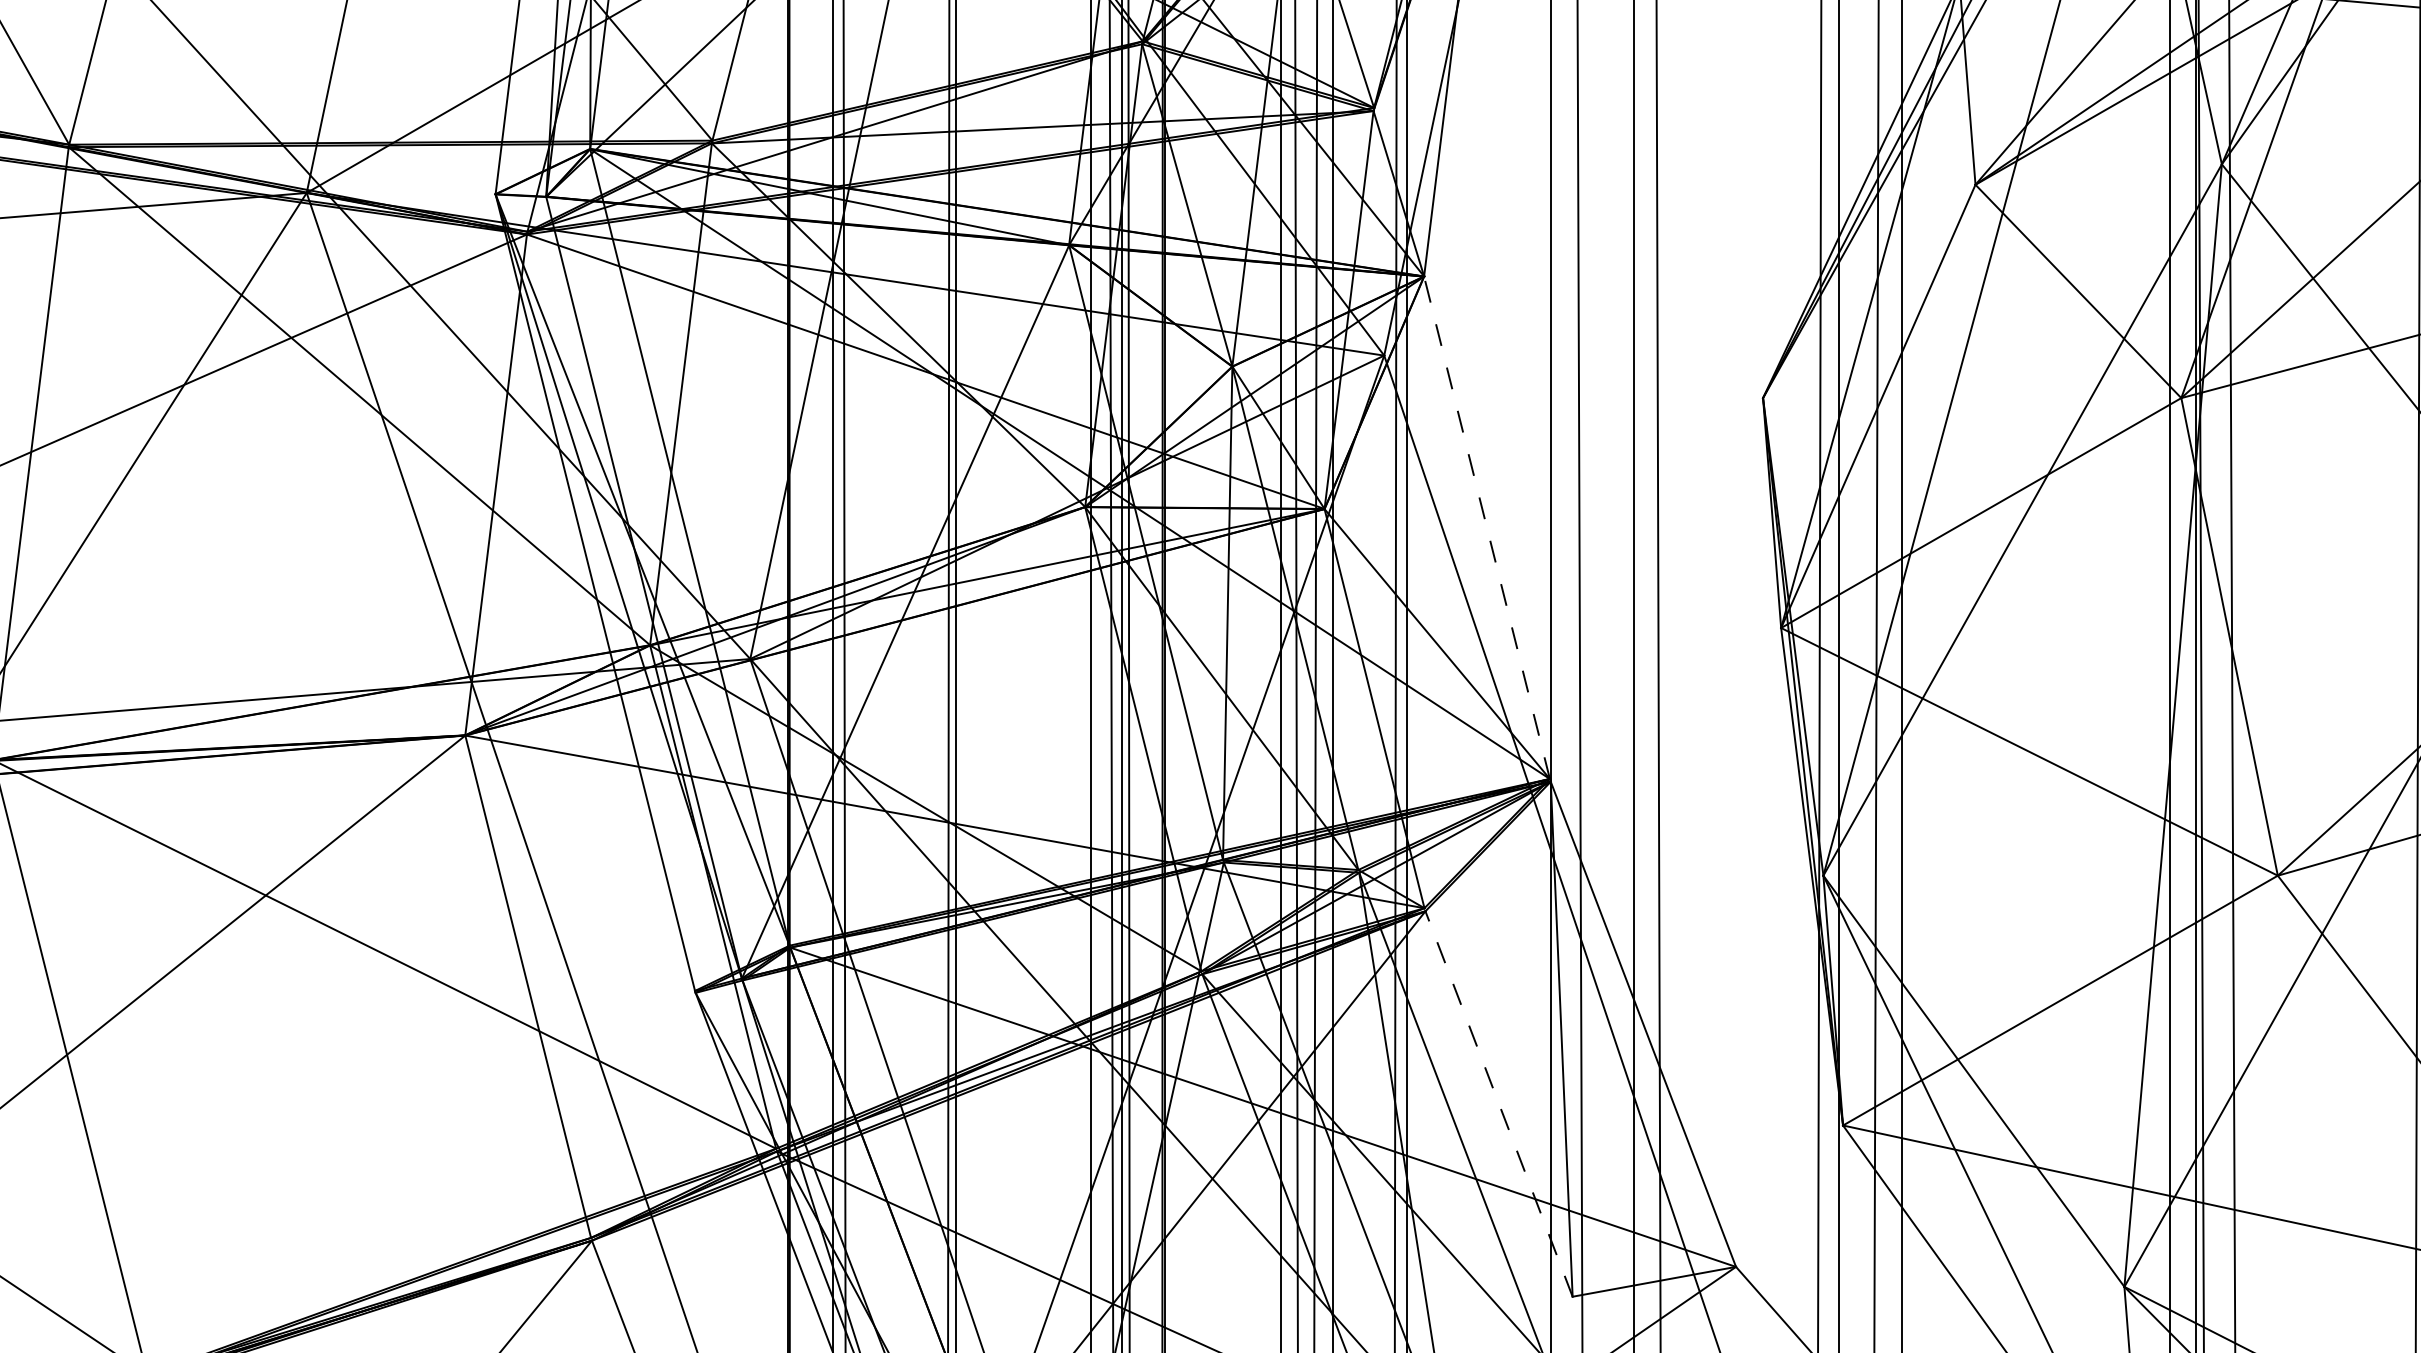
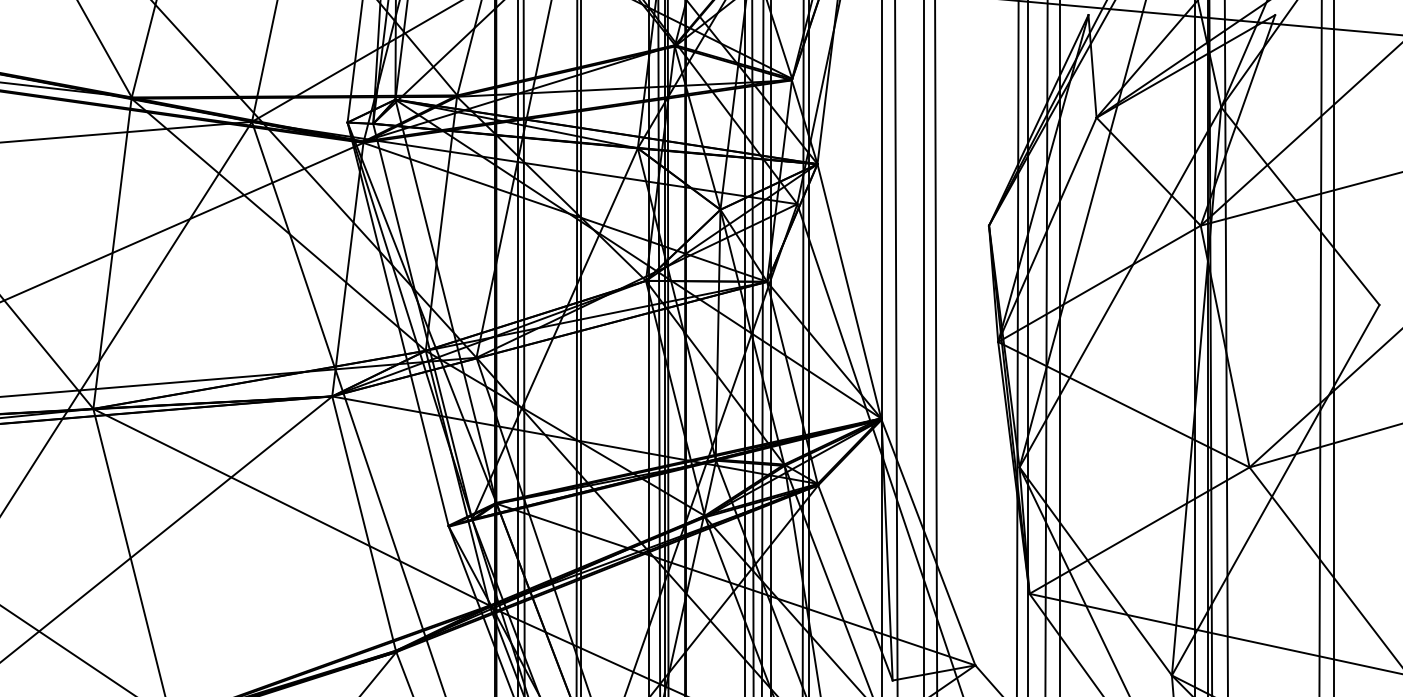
line: (1487, 526) -> (849, 290), dashed -> solid
line: (1499, 1103) -> (855, 582), dashed -> solid

